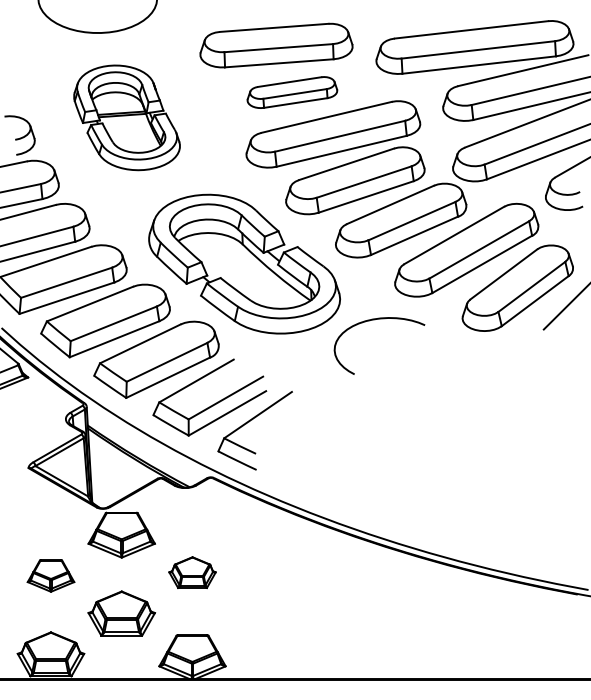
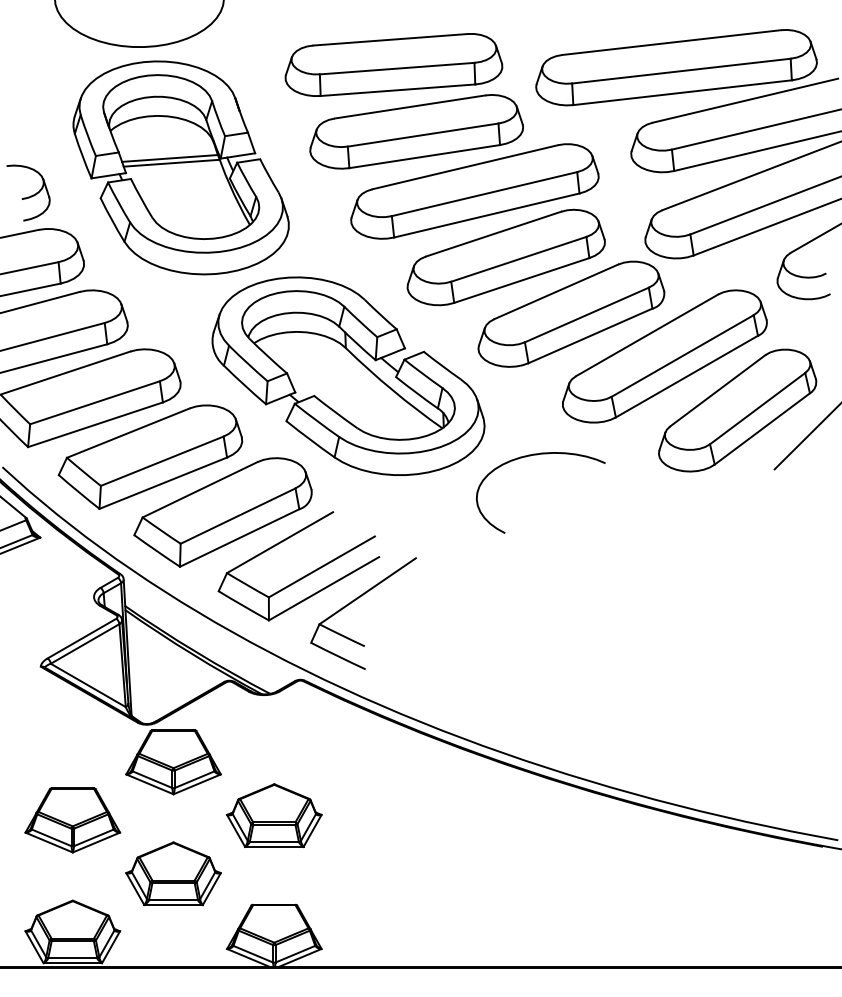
part: (292, 92) -> (416, 131), size x1.67
part: (126, 117) -> (180, 167), size x1.43
part: (192, 572) -> (274, 815), size x1.43
part: (50, 576) -> (72, 820), size x1.43

